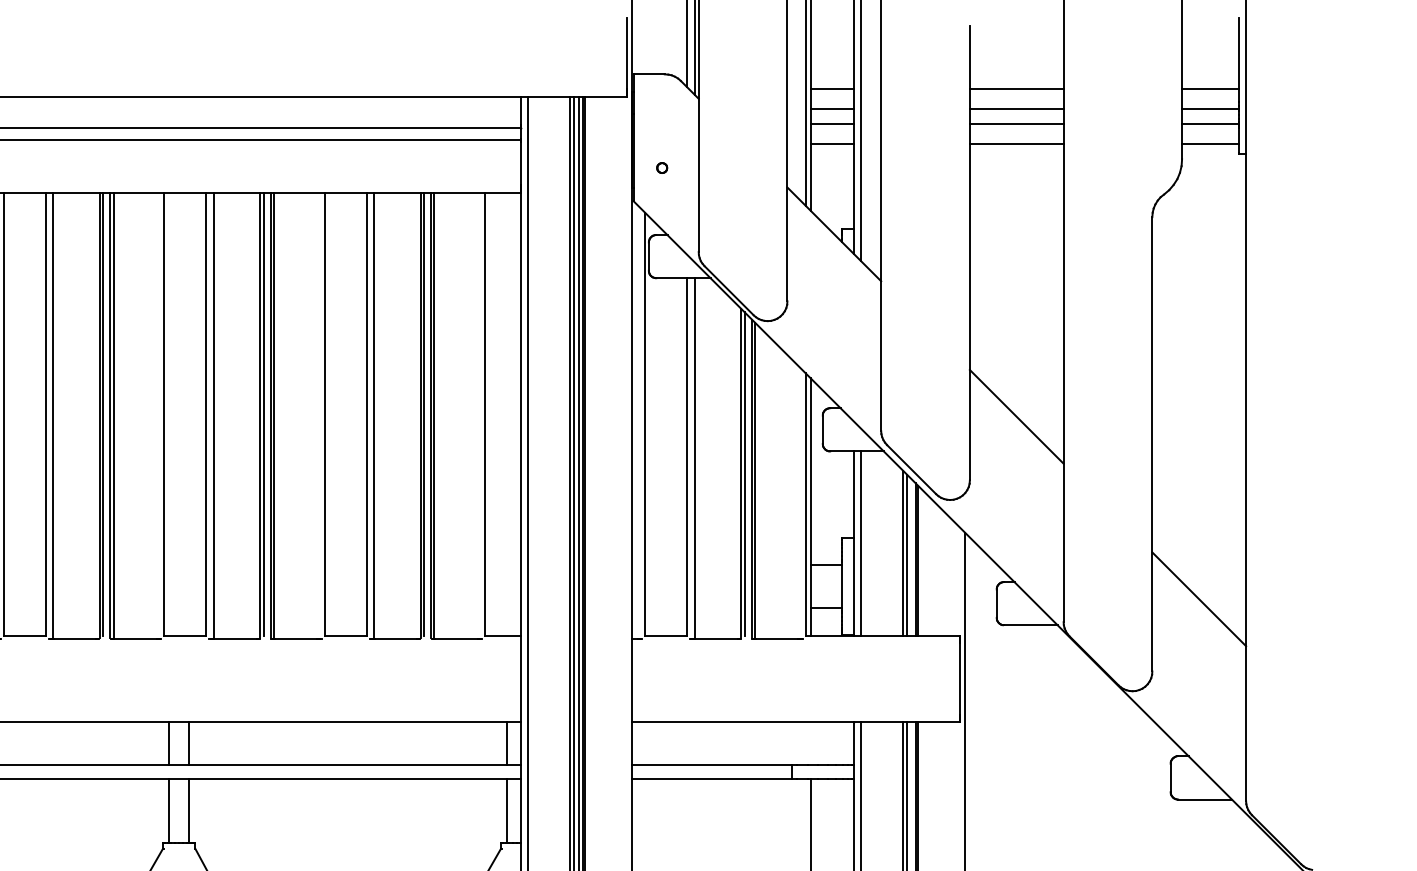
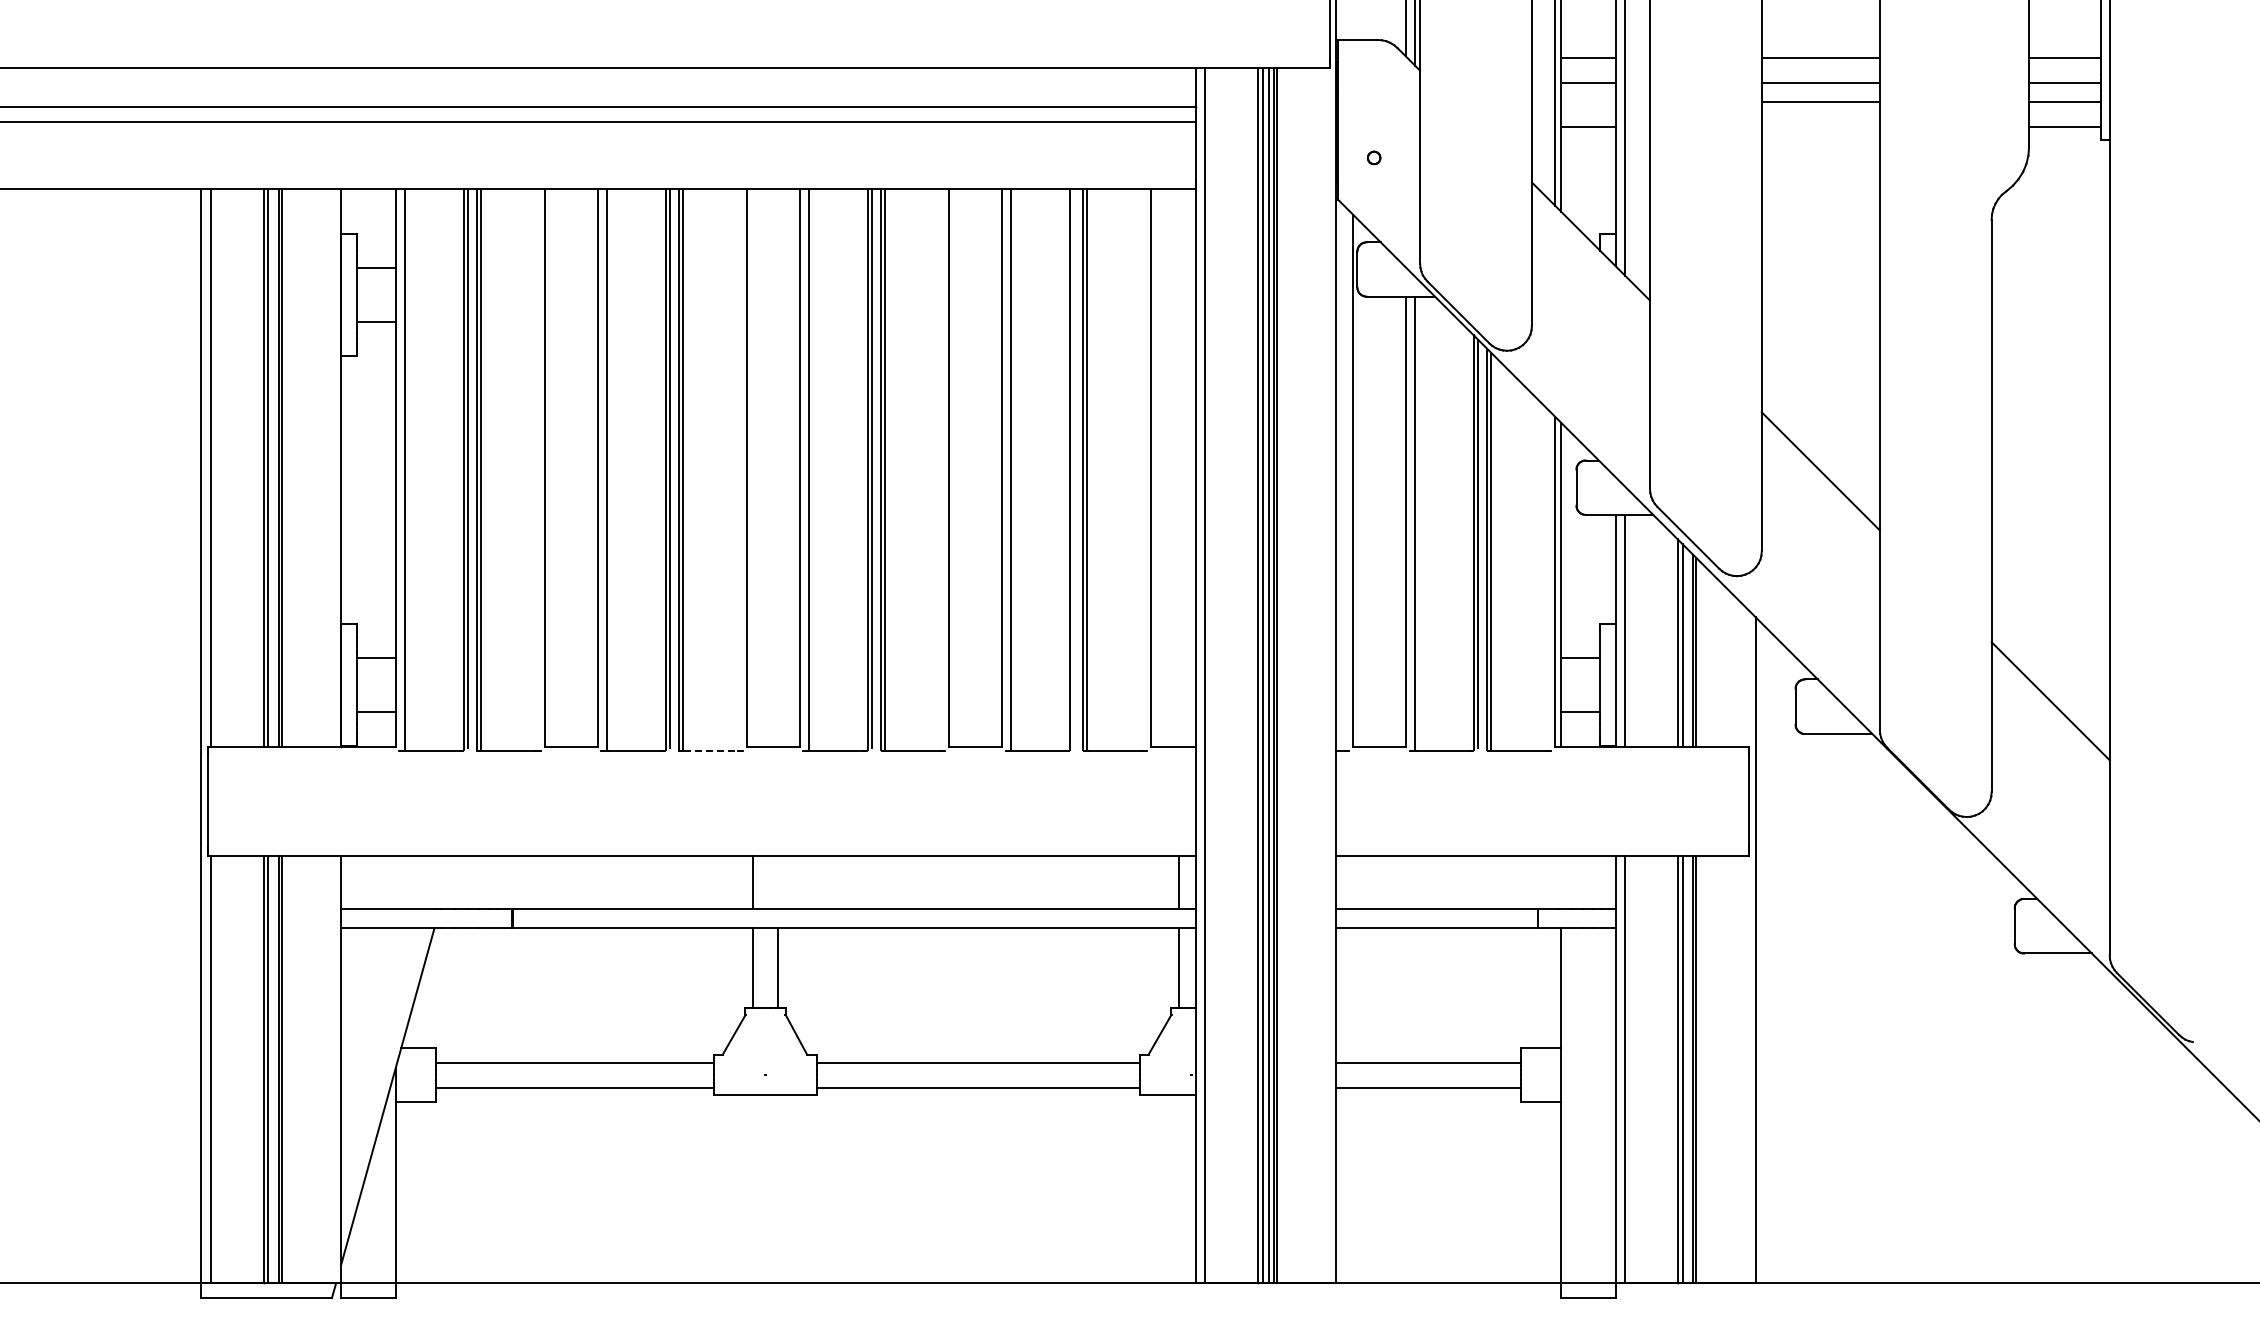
line: (832, 124) -> (1588, 102), removed
line: (1016, 143) -> (1820, 127), removed
line: (424, 414) -> (1074, 468), removed
line: (135, 638) -> (710, 750), solid -> dashed
line: (189, 743) -> (778, 882), removed

